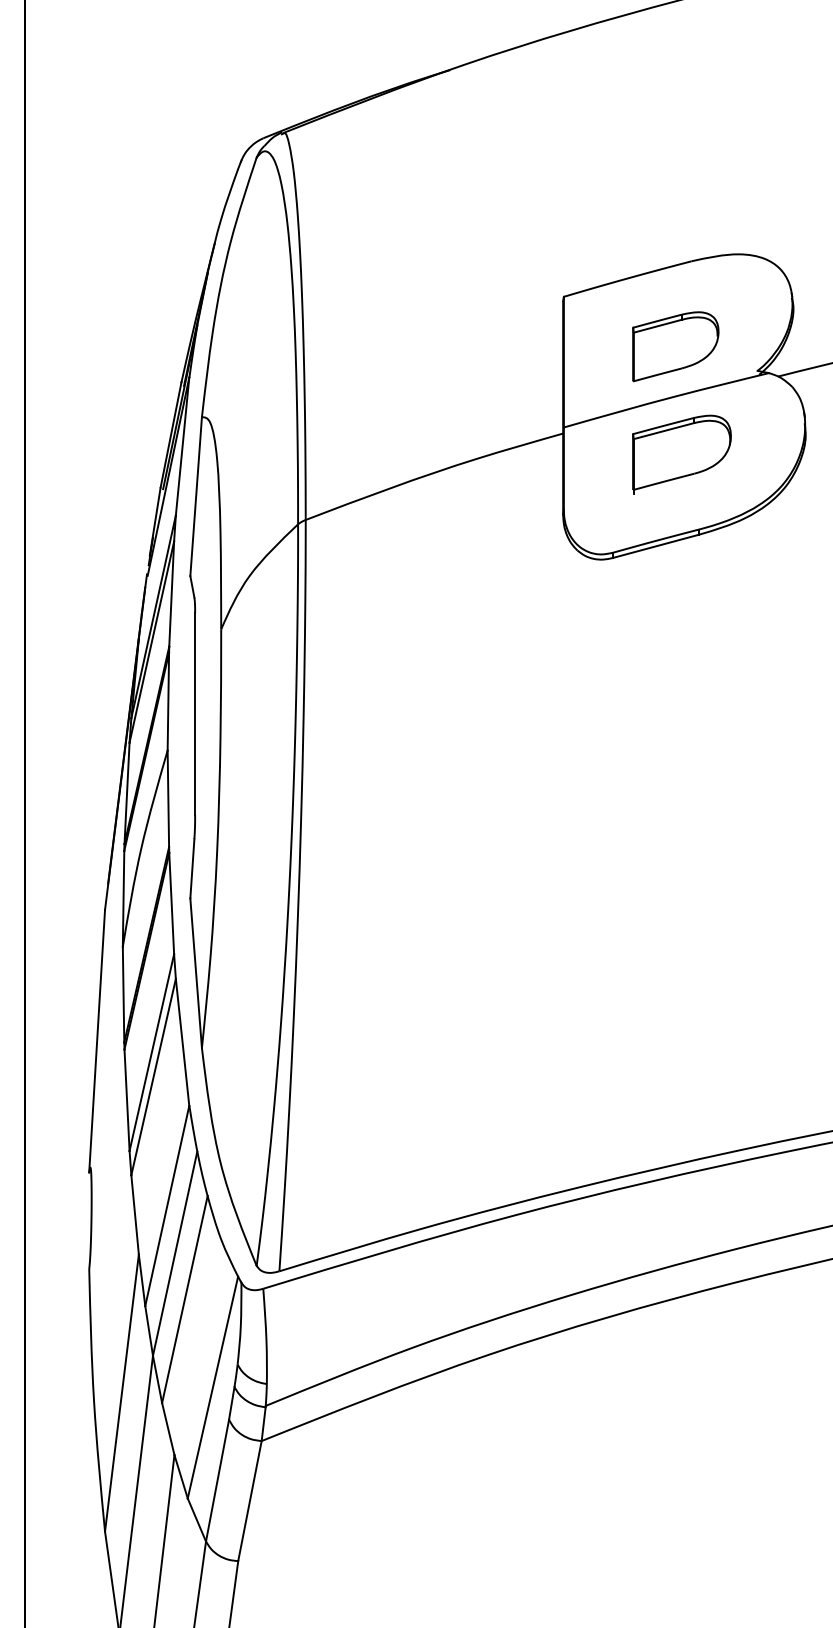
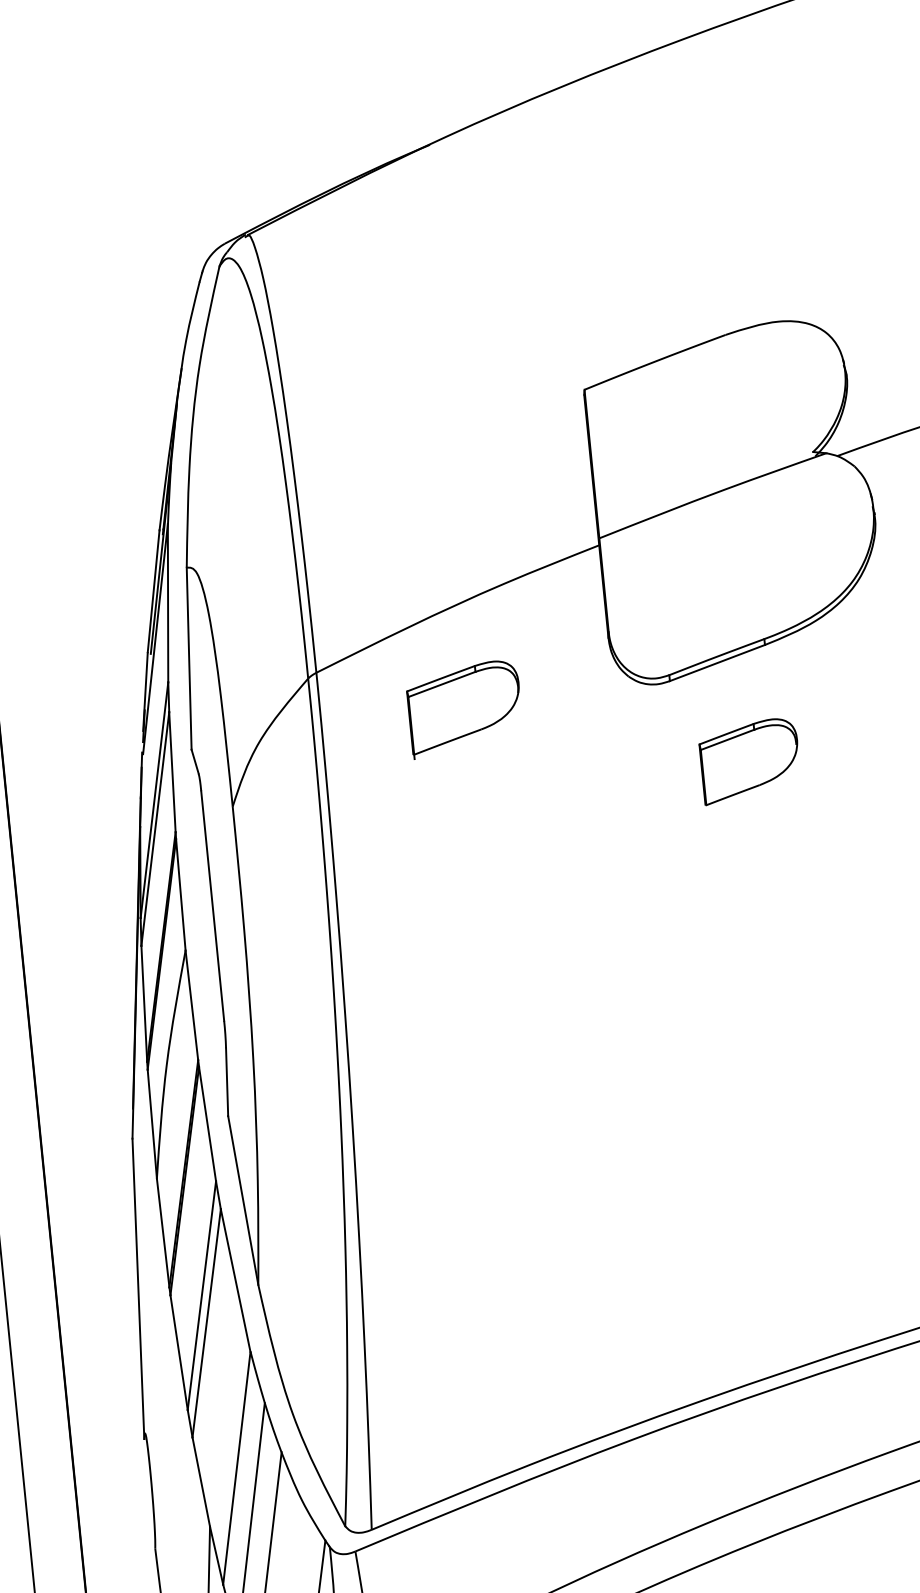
part: (675, 346) -> (749, 760), moved
part: (681, 454) -> (464, 709), moved

